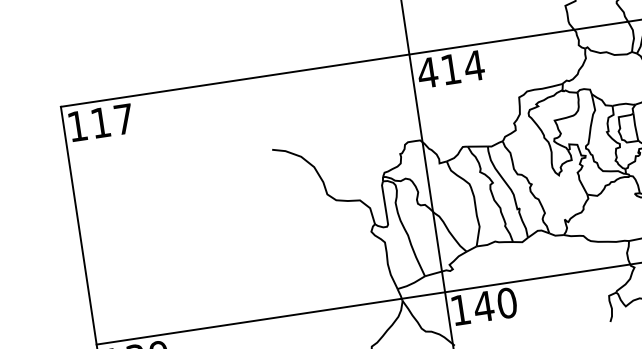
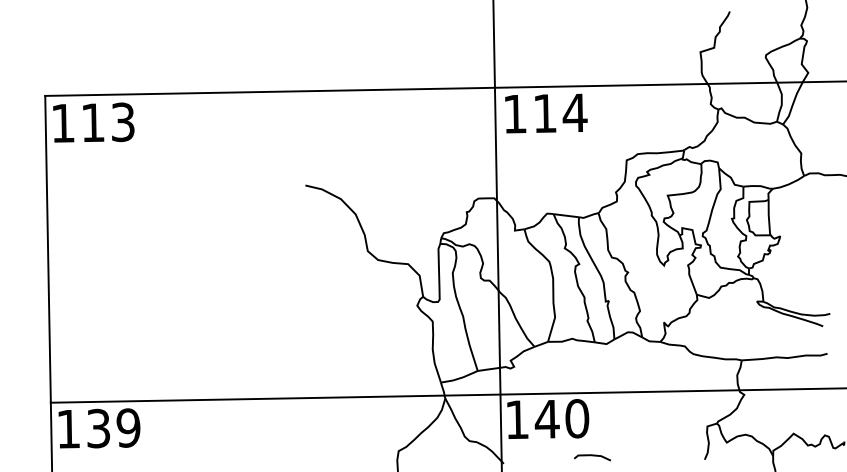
text: (427, 73) -> (514, 114), 414 -> 114
text: (123, 119) -> (122, 122), 117 -> 113
line: (522, 330) -> (592, 456), added

